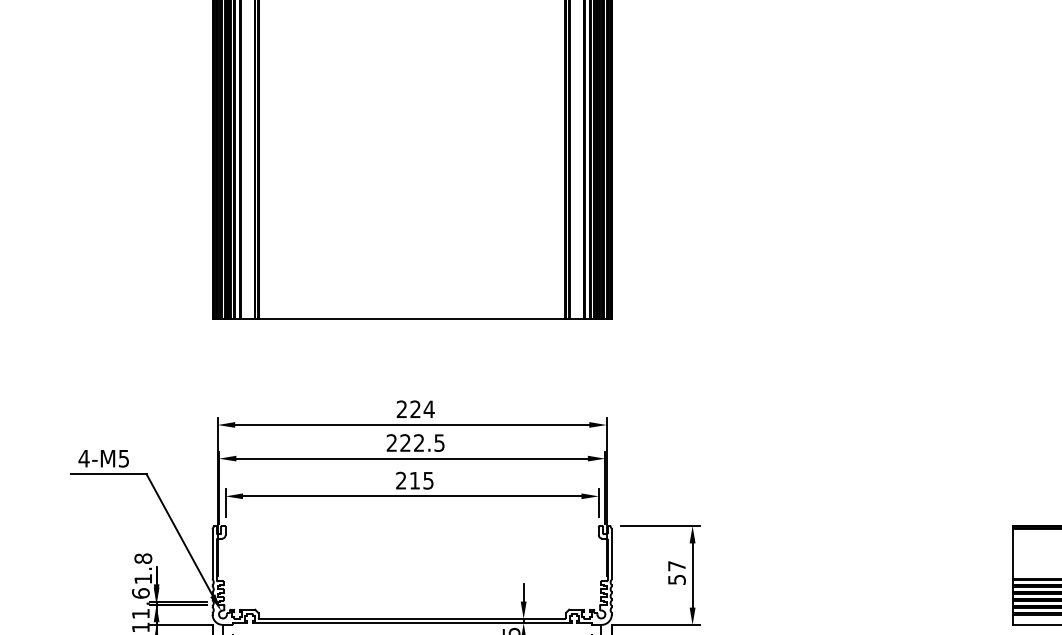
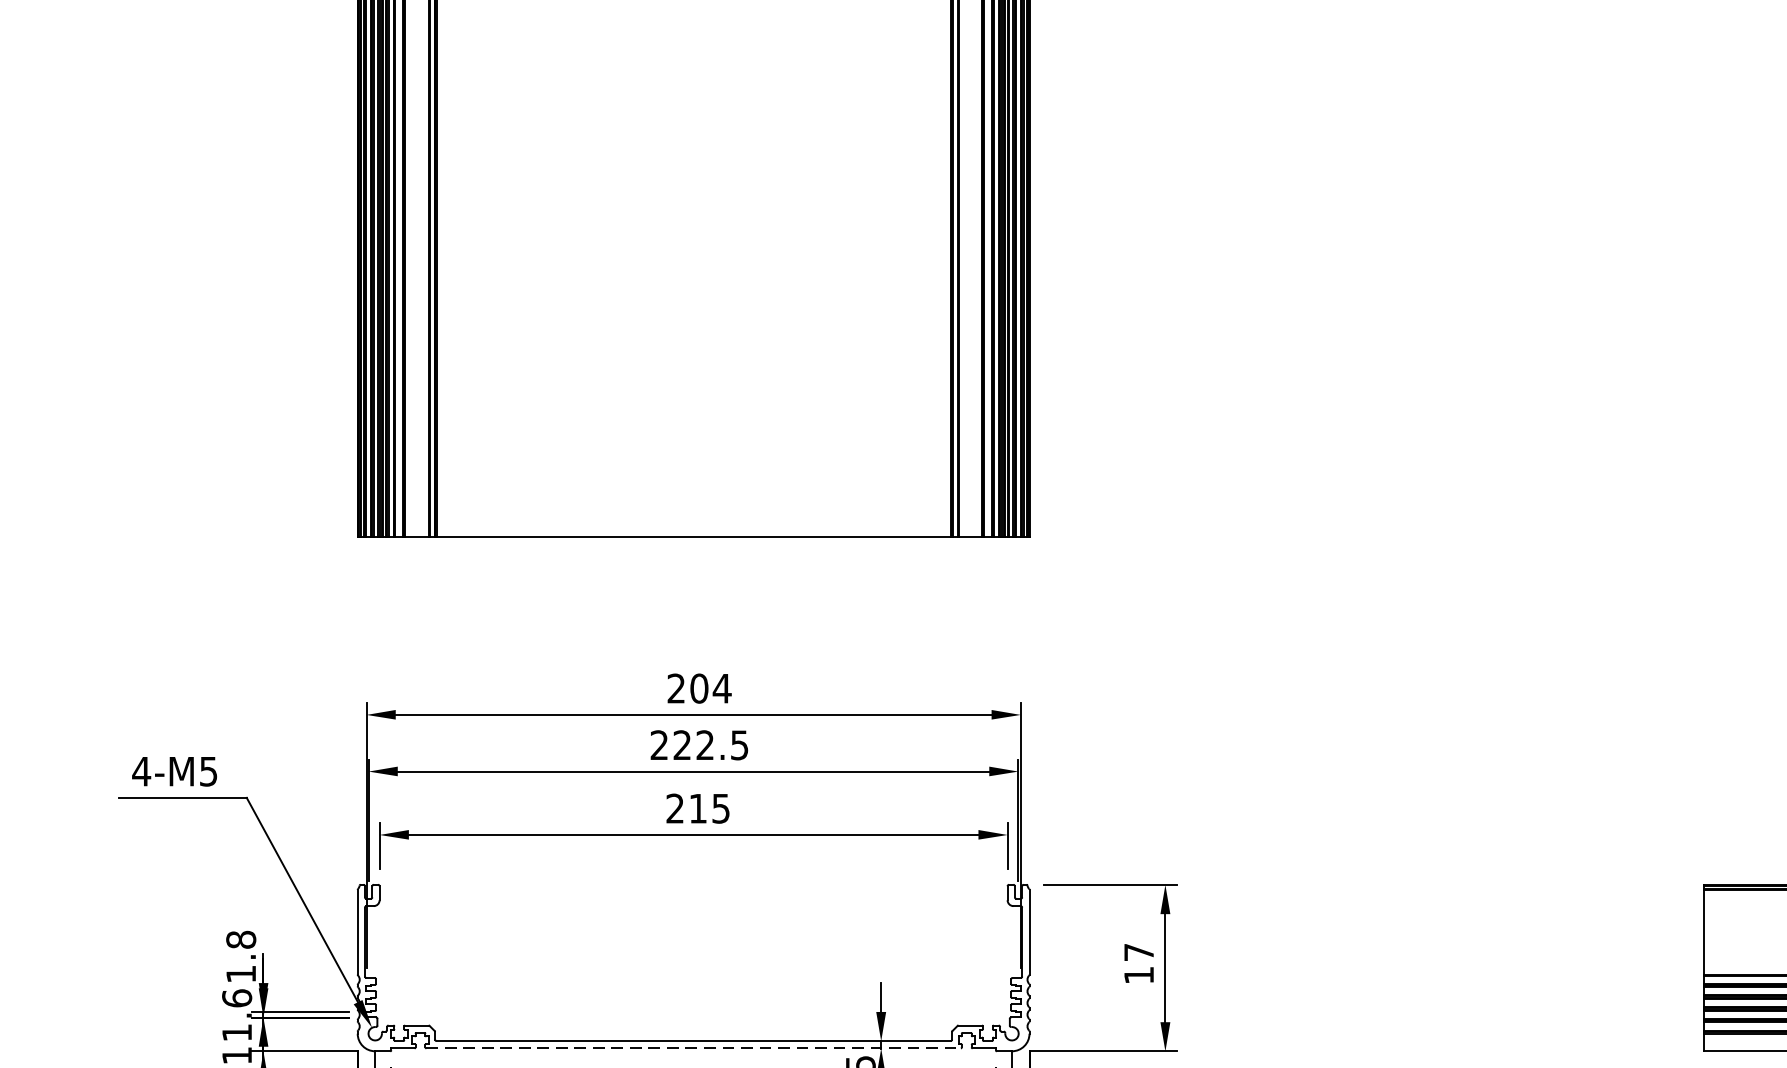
text: (415, 409) -> (699, 688), 224 -> 204
text: (676, 579) -> (1138, 974), 57 -> 17
line: (412, 623) -> (694, 1048), solid -> dashed

